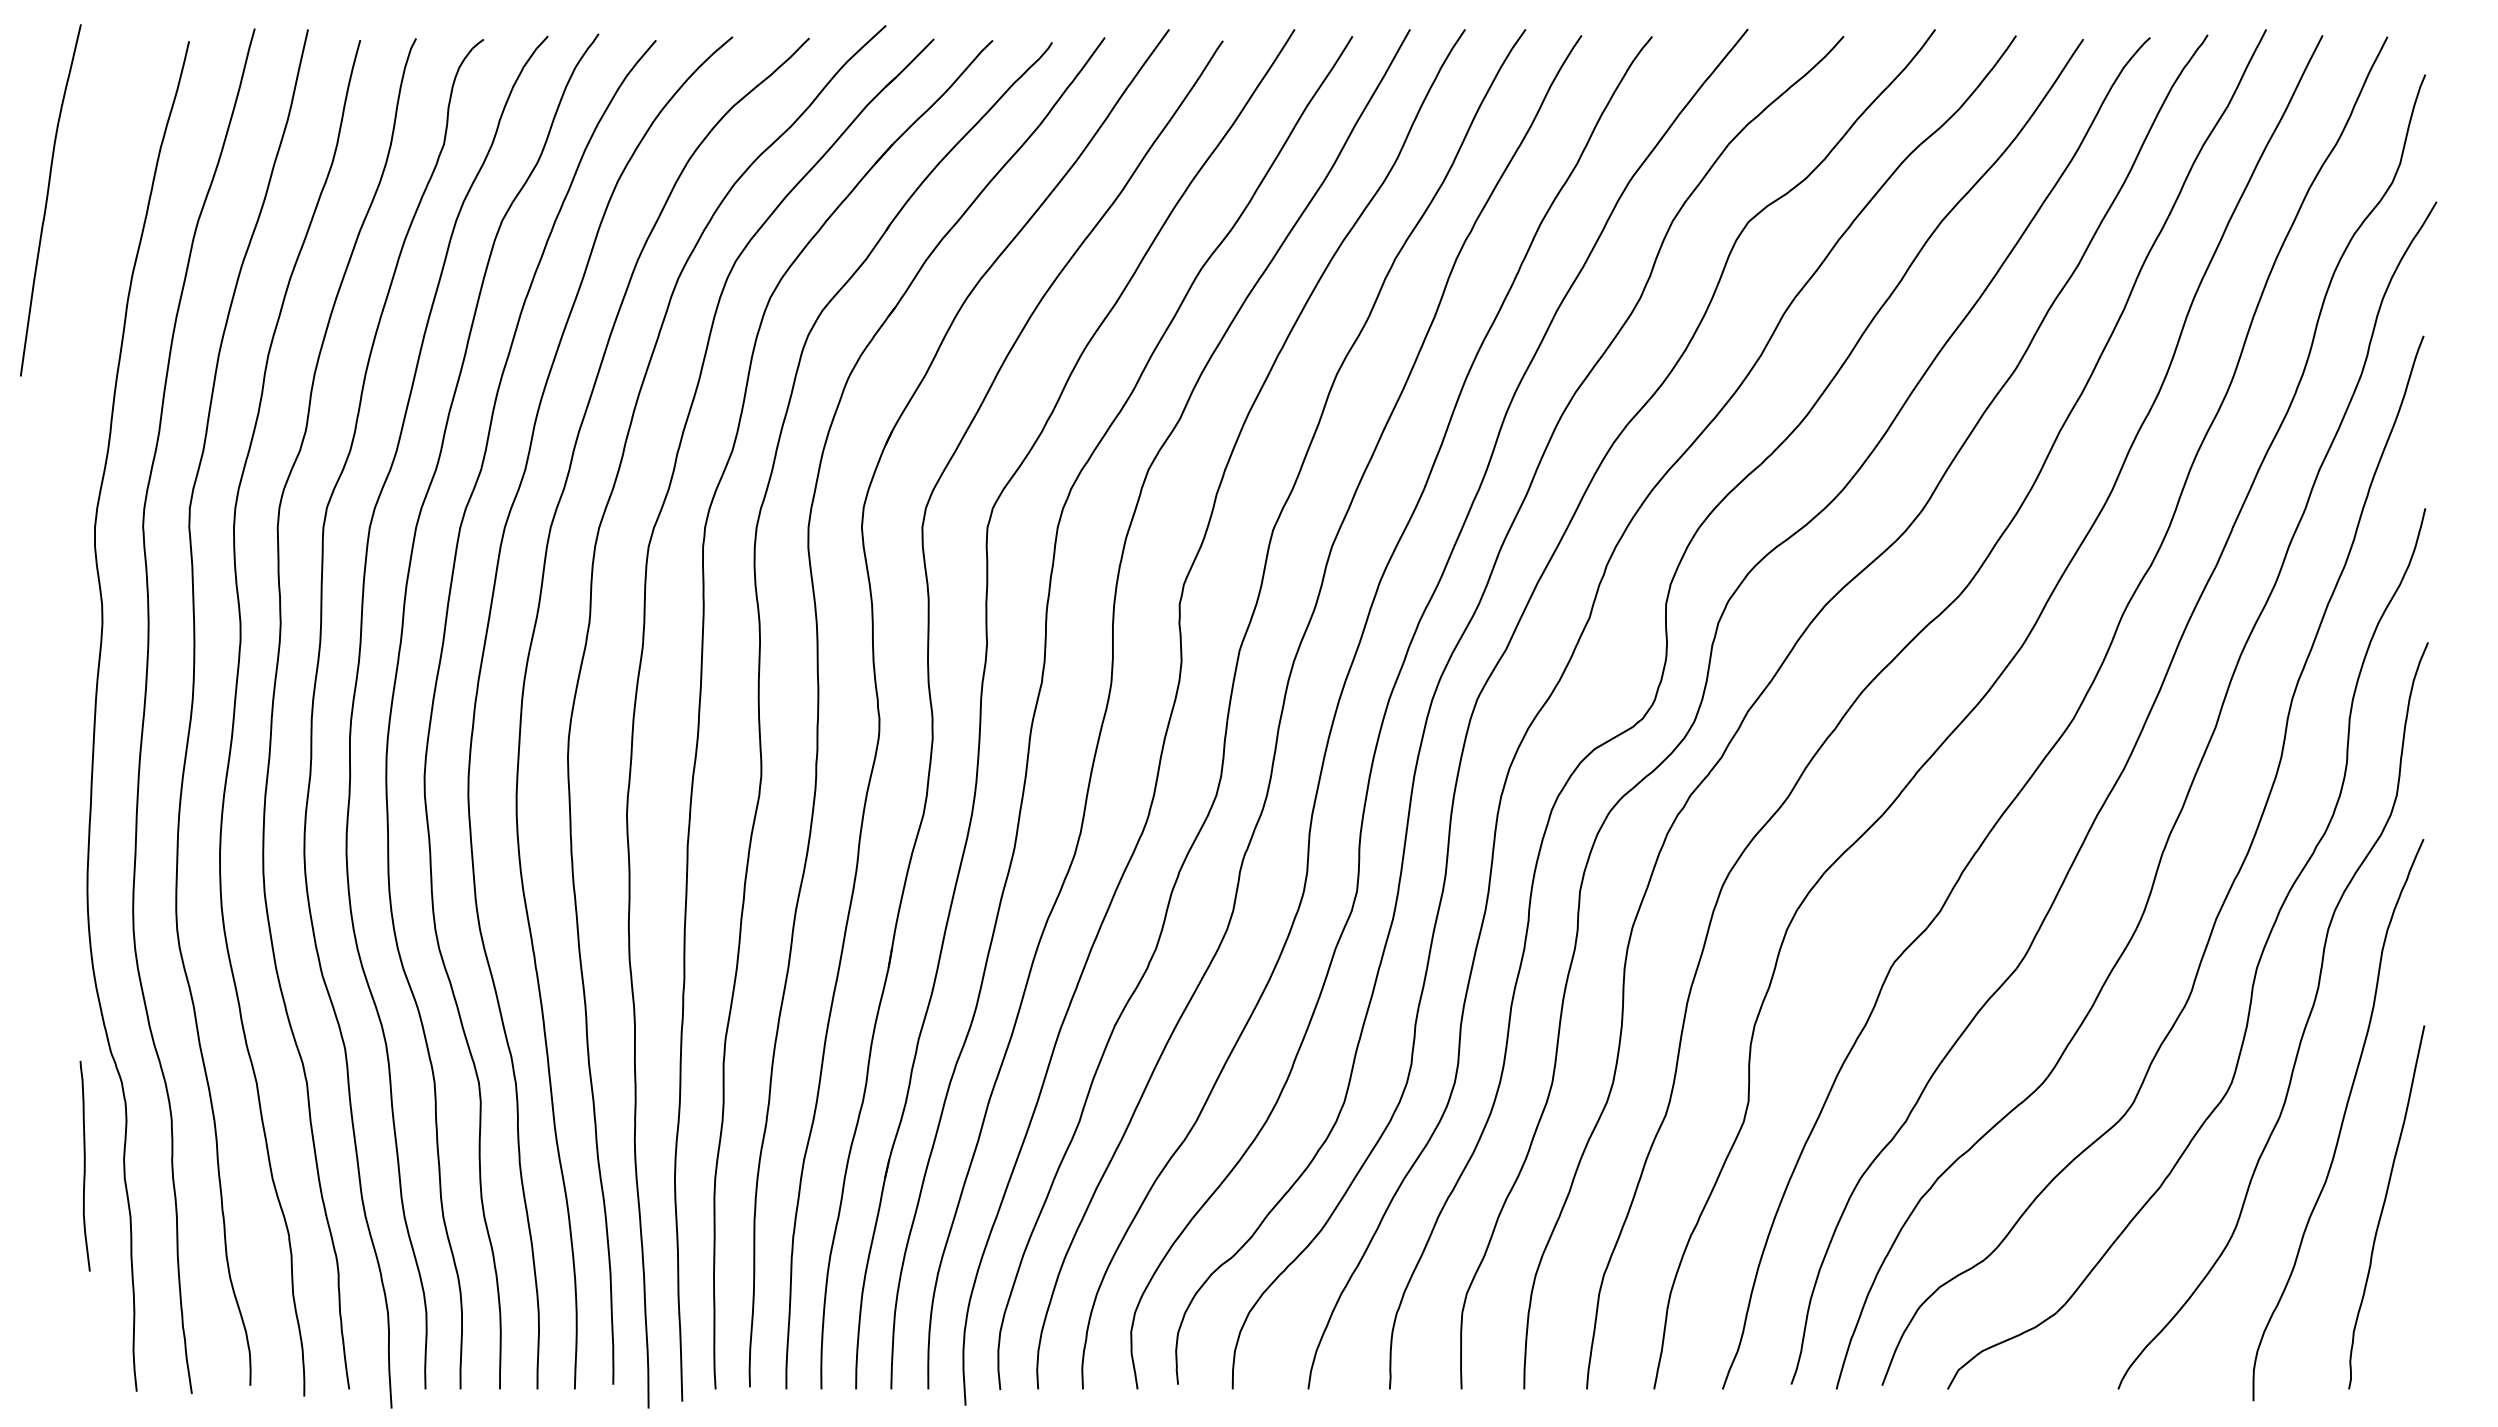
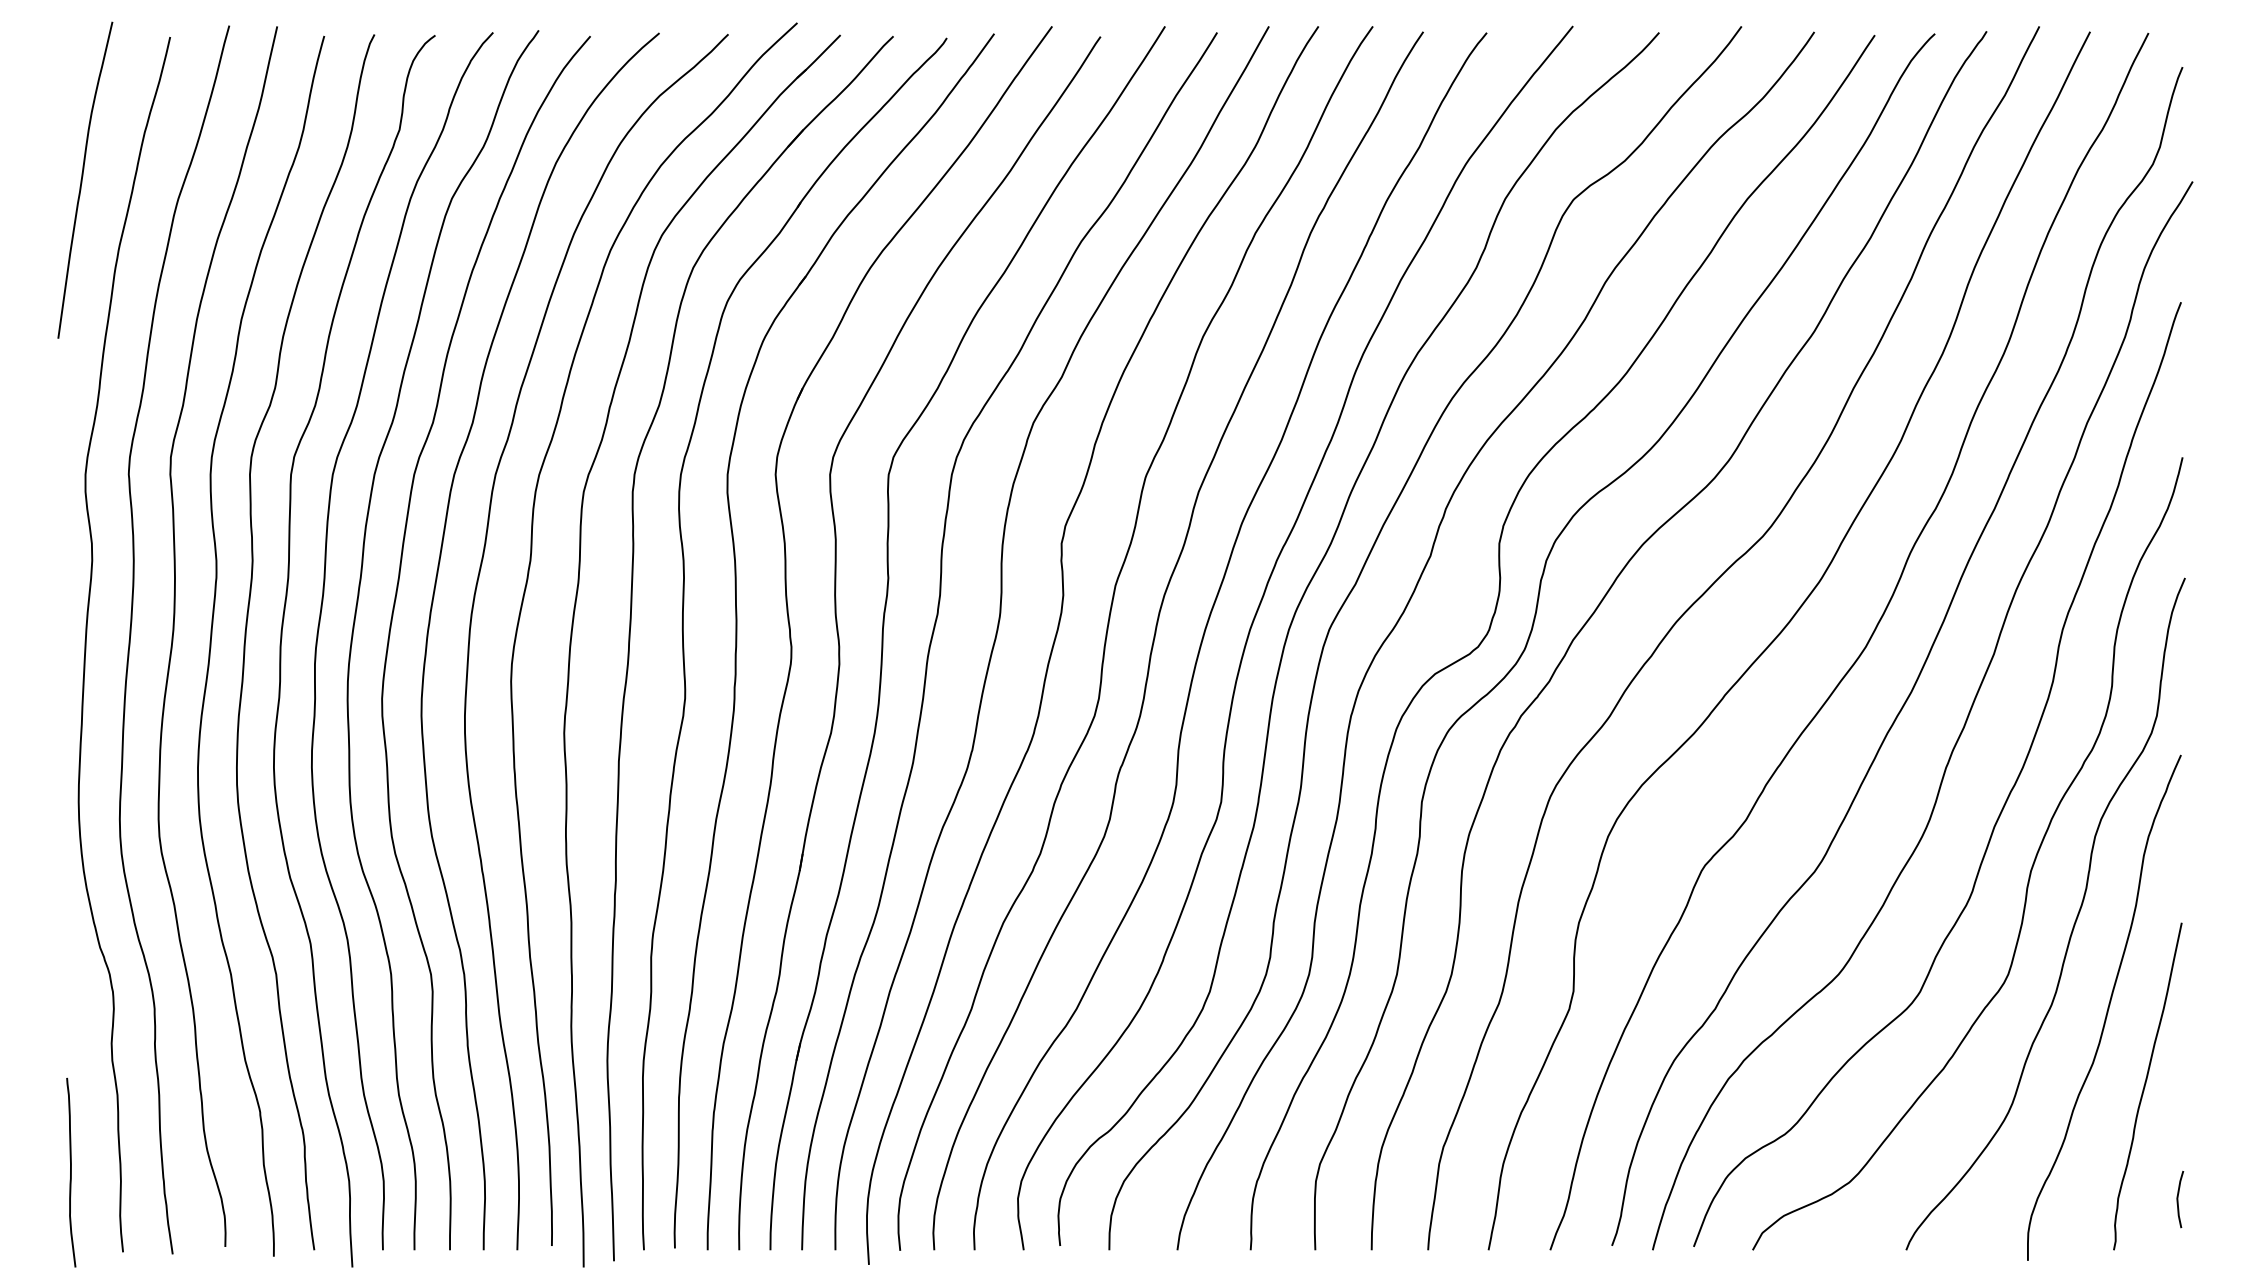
curve: (47, 200) -> (82, 180), moved
curve: (84, 1166) -> (70, 1172), moved
line: (2420, 1332) -> (2178, 1199), added

